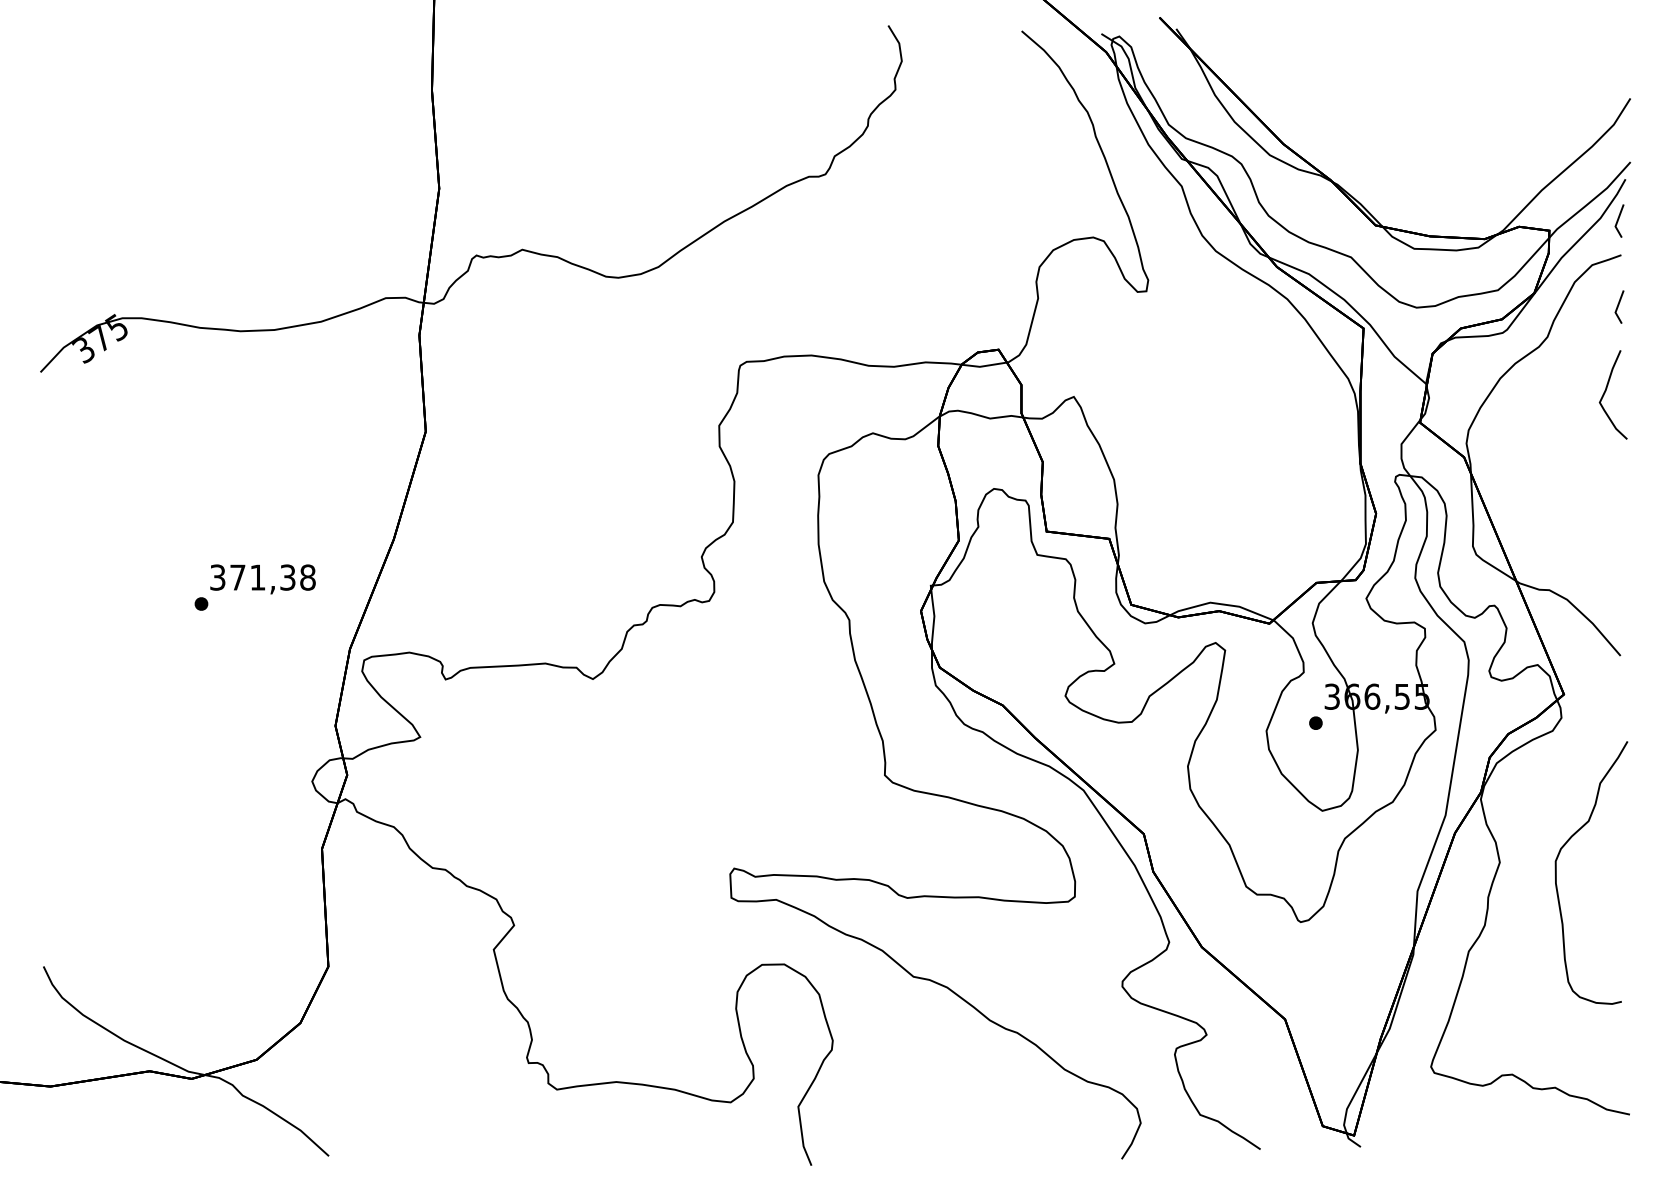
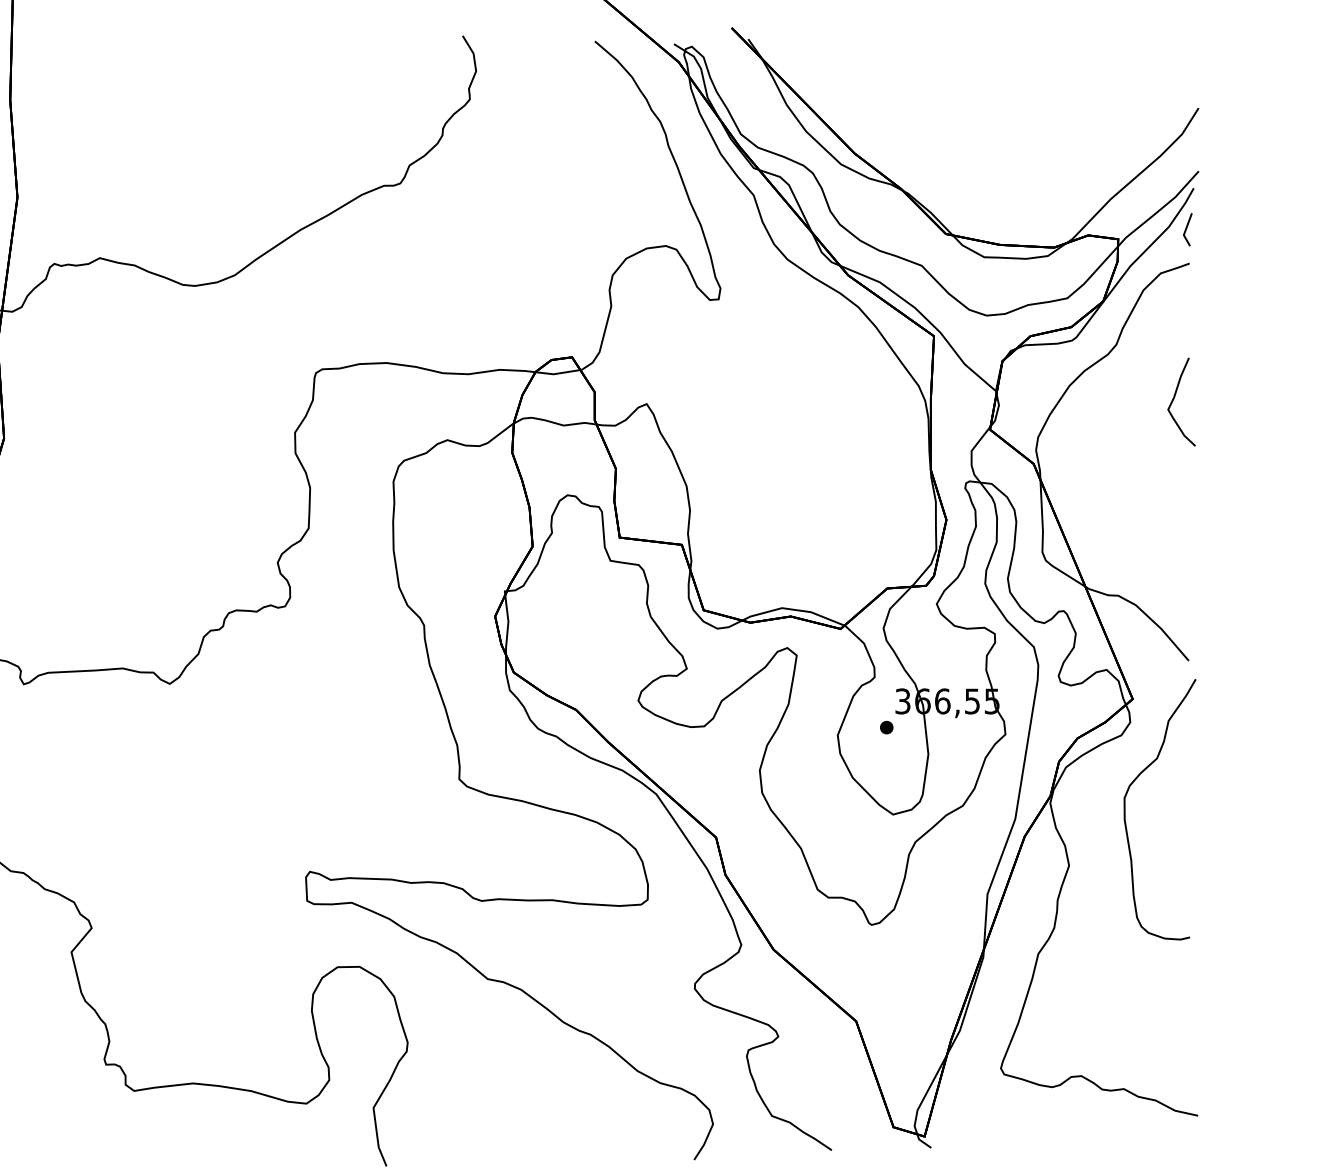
line: (1619, 305) -> (1187, 313), removed
curve: (1556, 872) -> (1125, 809), moved

